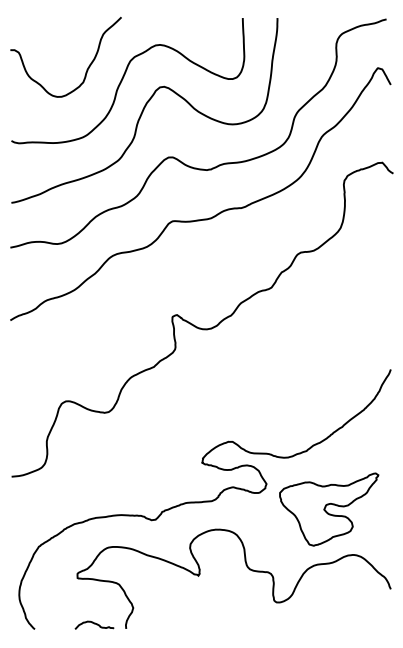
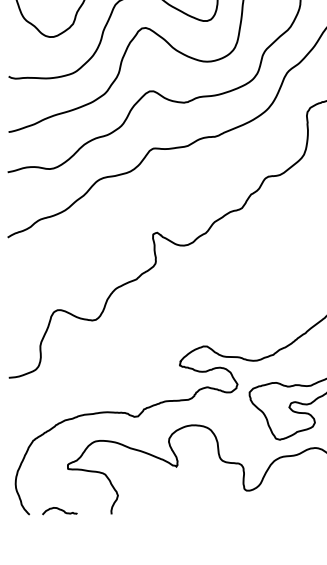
curve: (94, 624) -> (59, 510), moved

